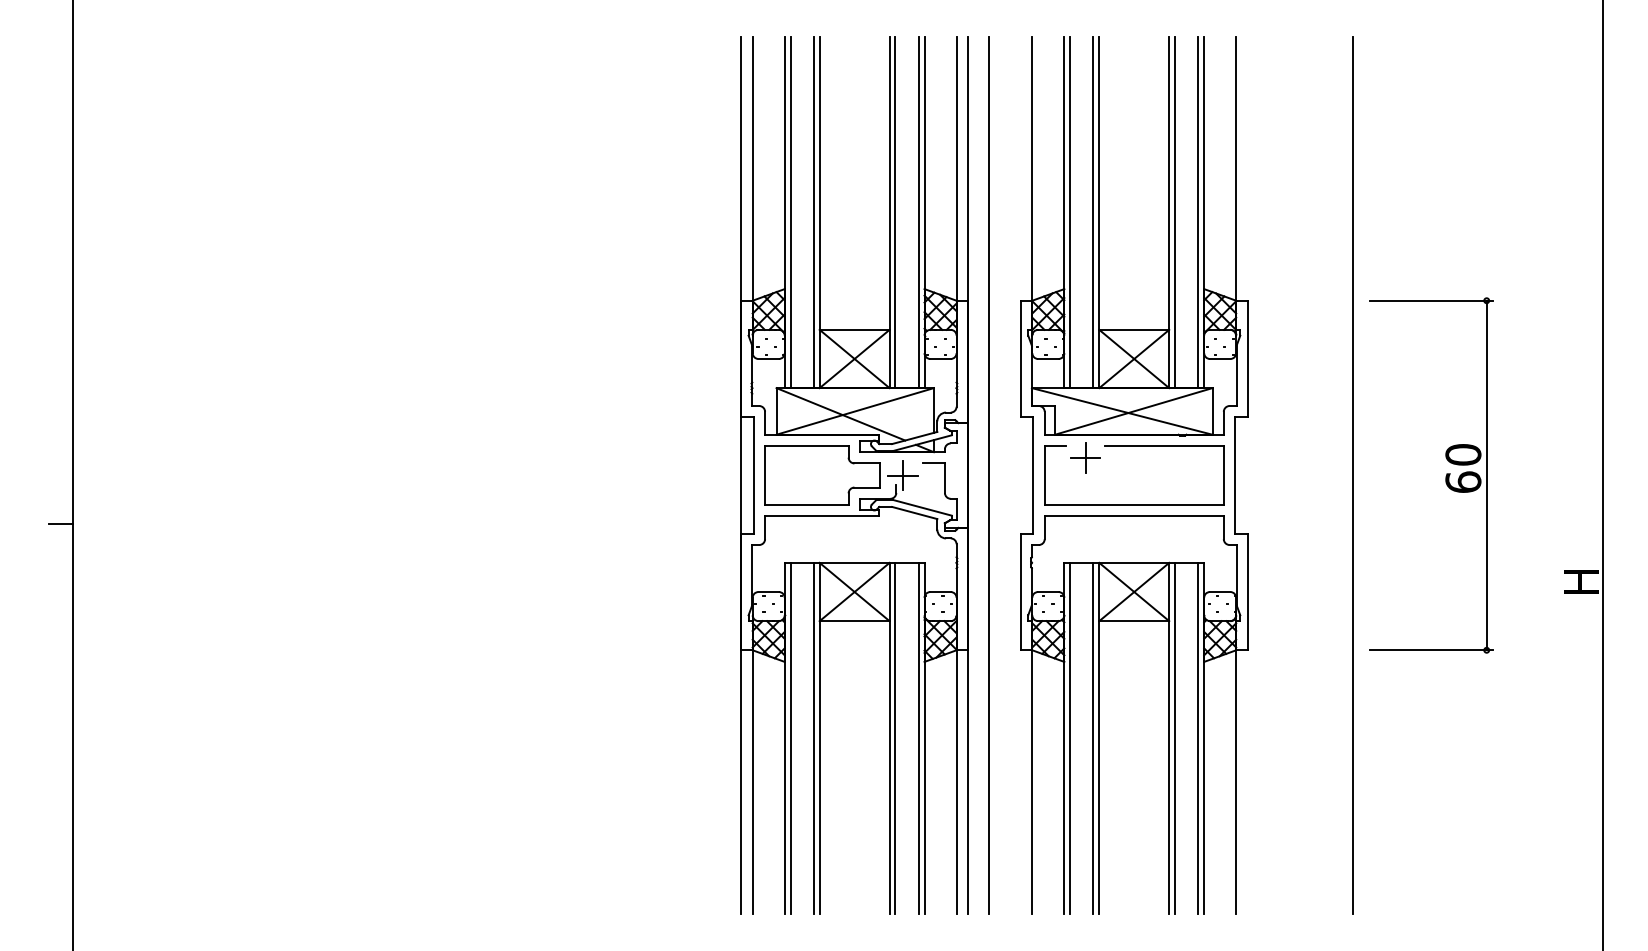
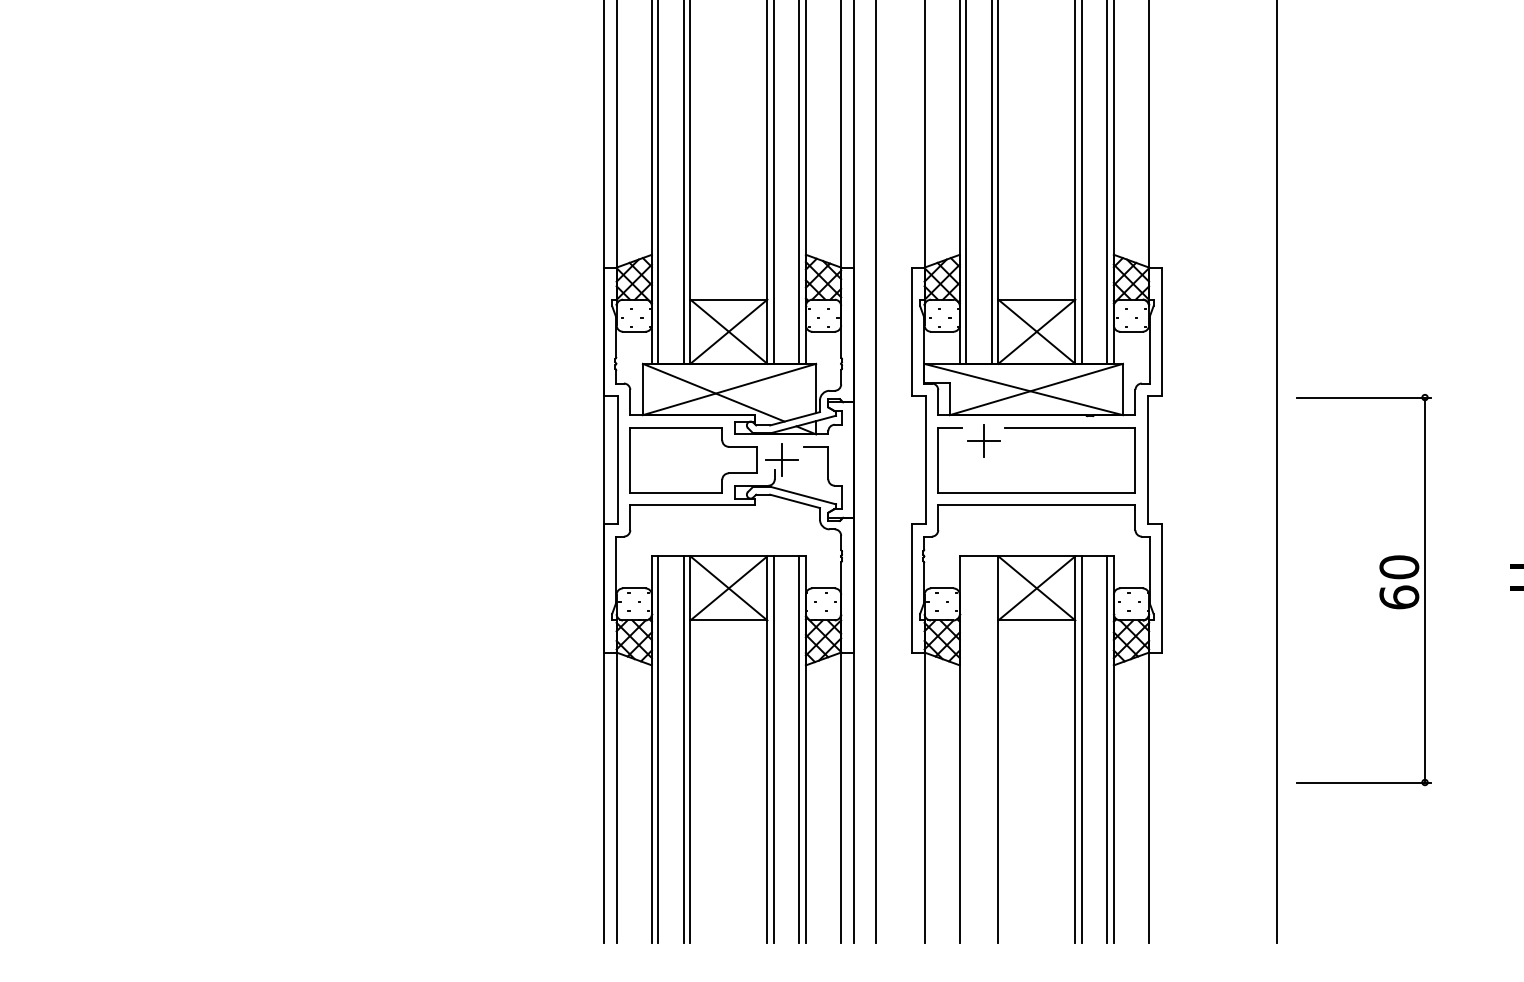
part: (1445, 476) -> (1379, 591), moved
line: (1070, 737) -> (966, 748), removed
line: (1093, 737) -> (991, 748), removed

